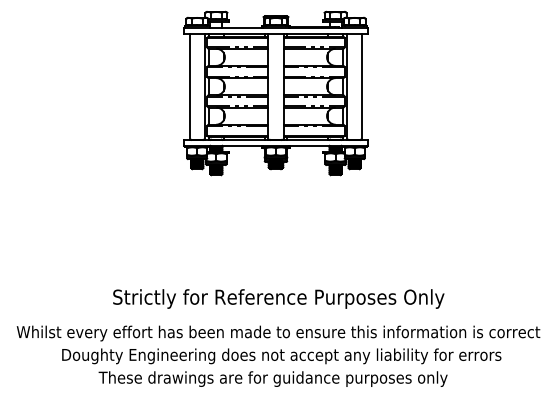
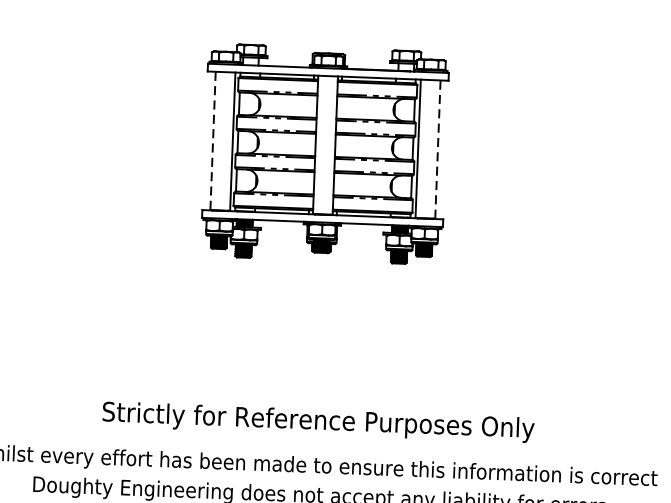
line: (362, 86) -> (438, 149), solid -> dashed
line: (189, 87) -> (212, 142), solid -> dashed

